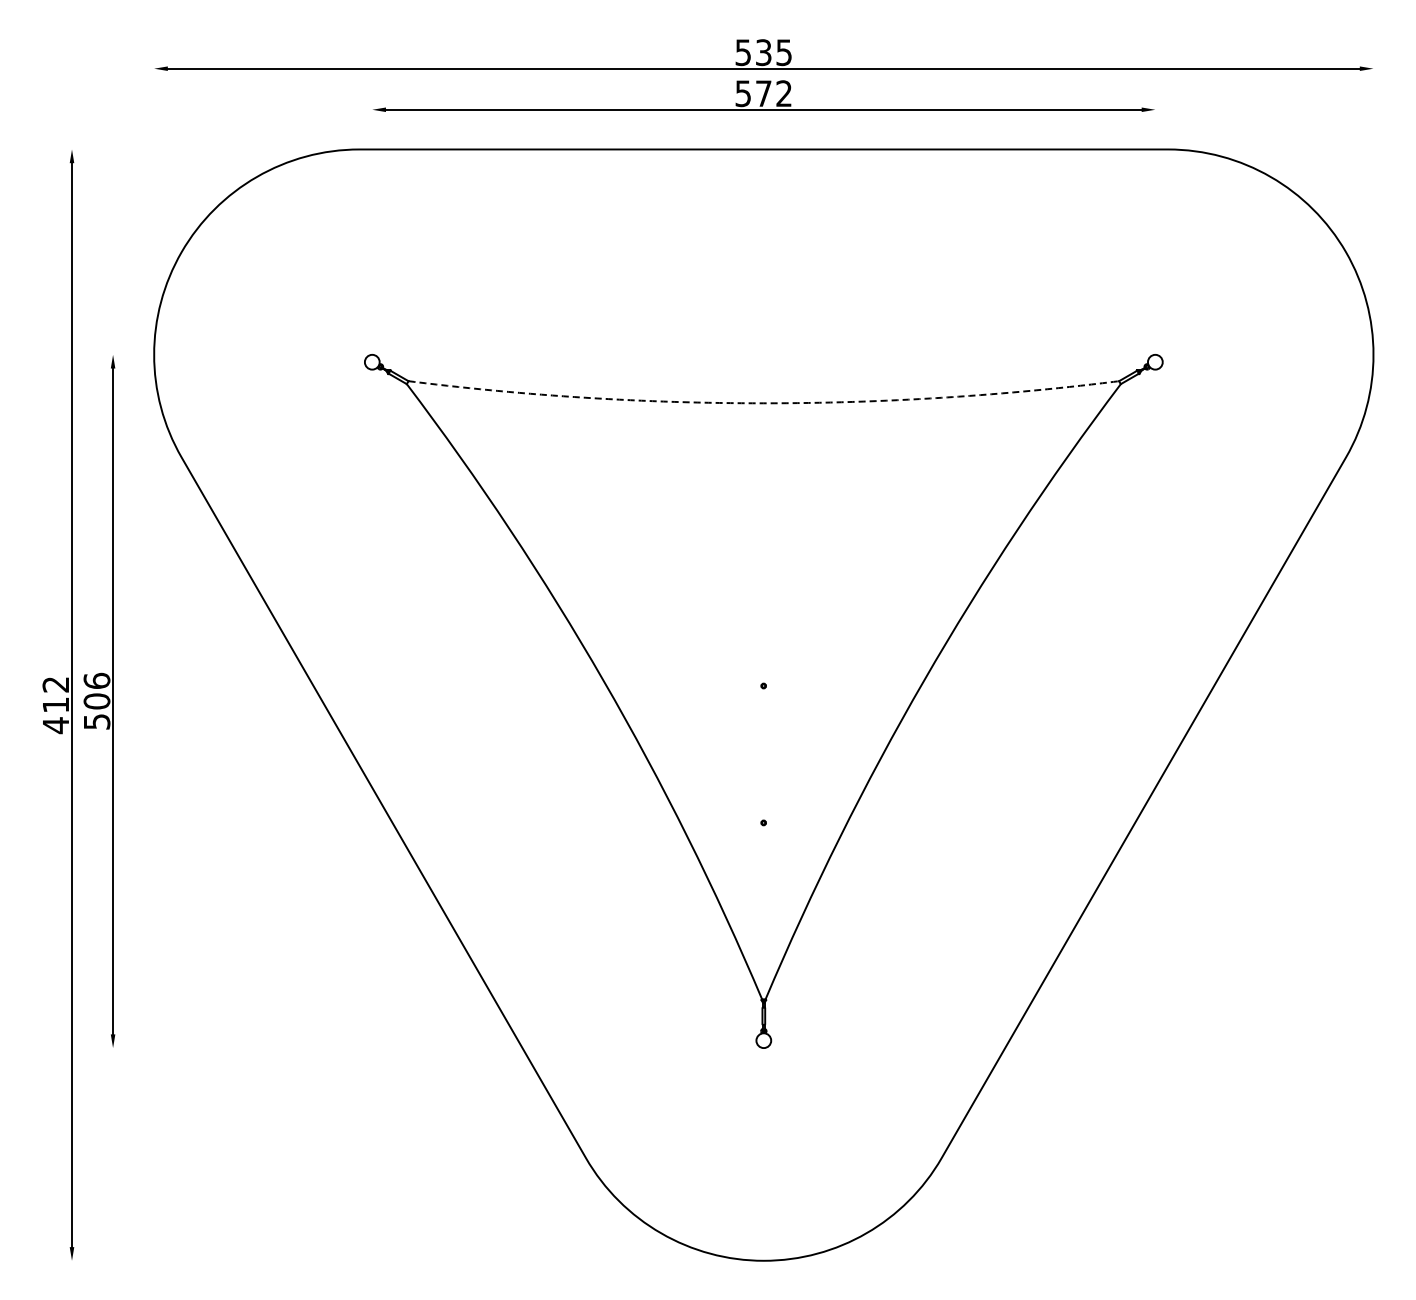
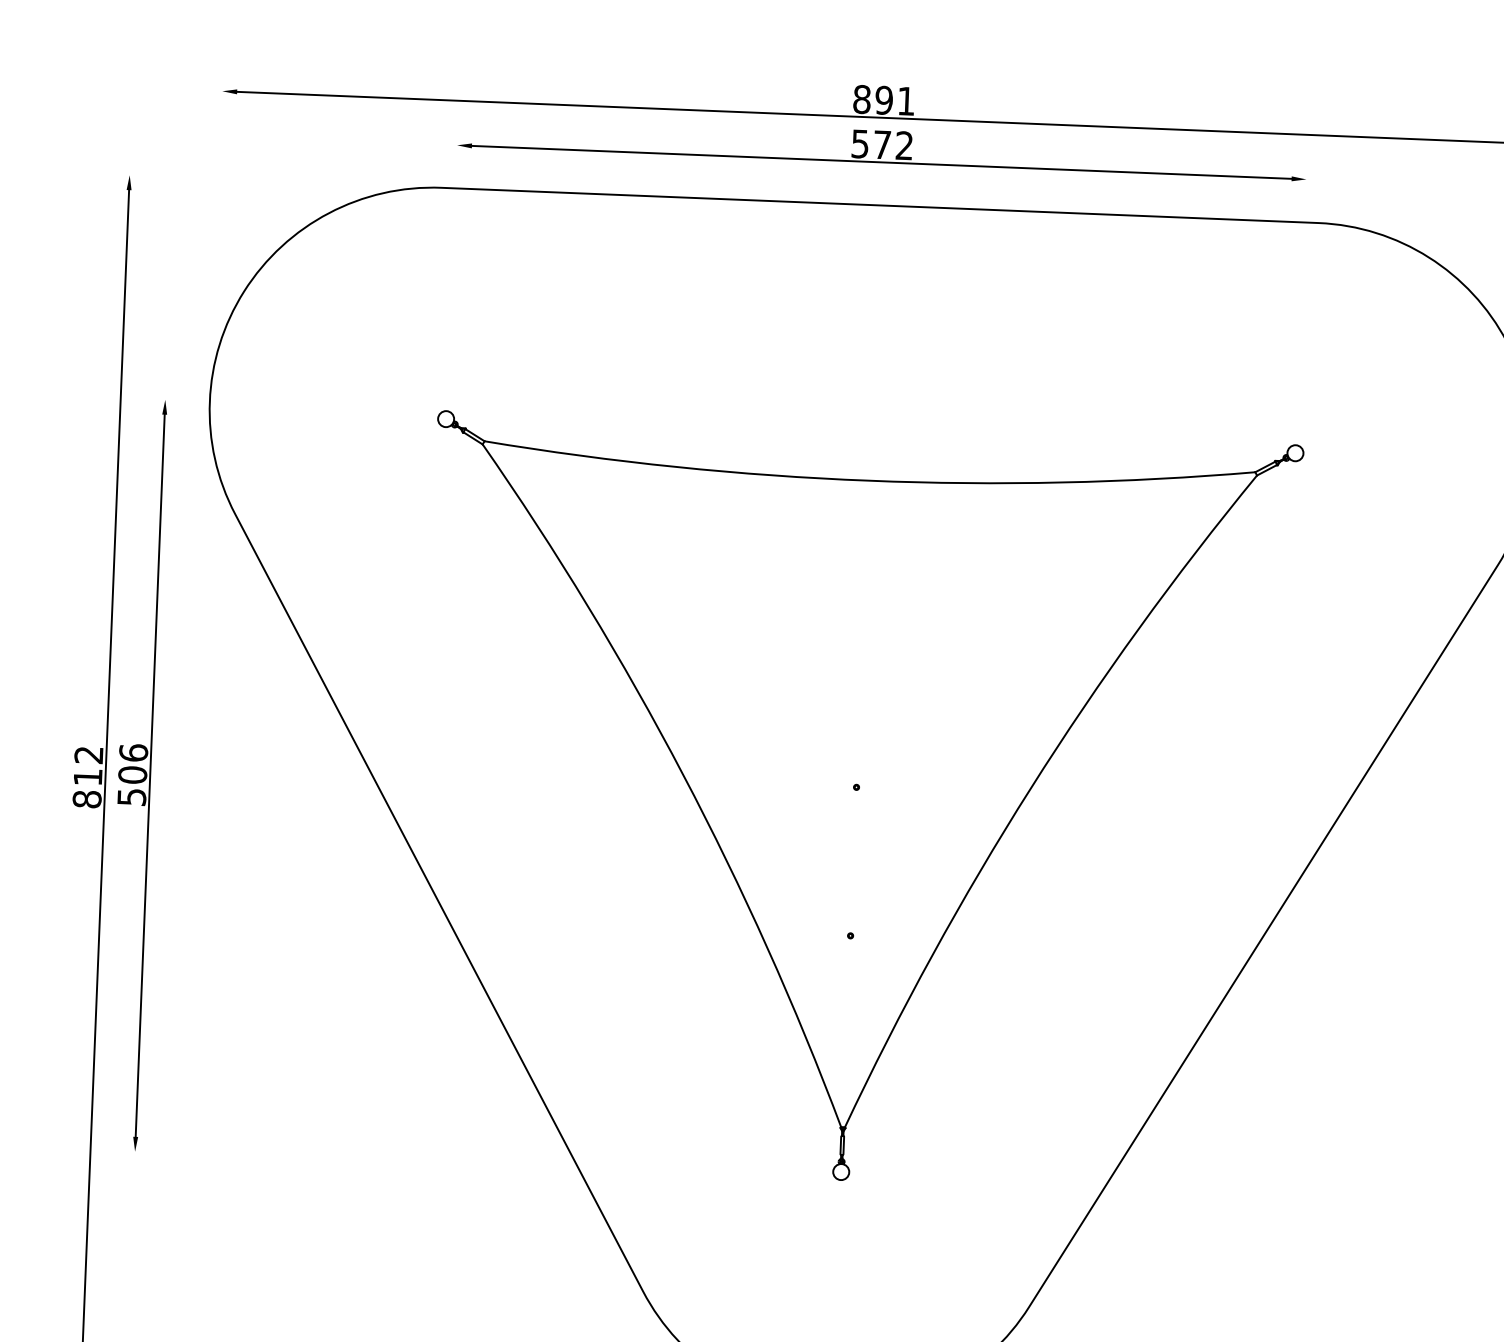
text: (763, 52) -> (883, 100), 535 -> 891
arc: (763, 403) -> (868, 480), dashed -> solid
text: (55, 725) -> (86, 799), 412 -> 812

